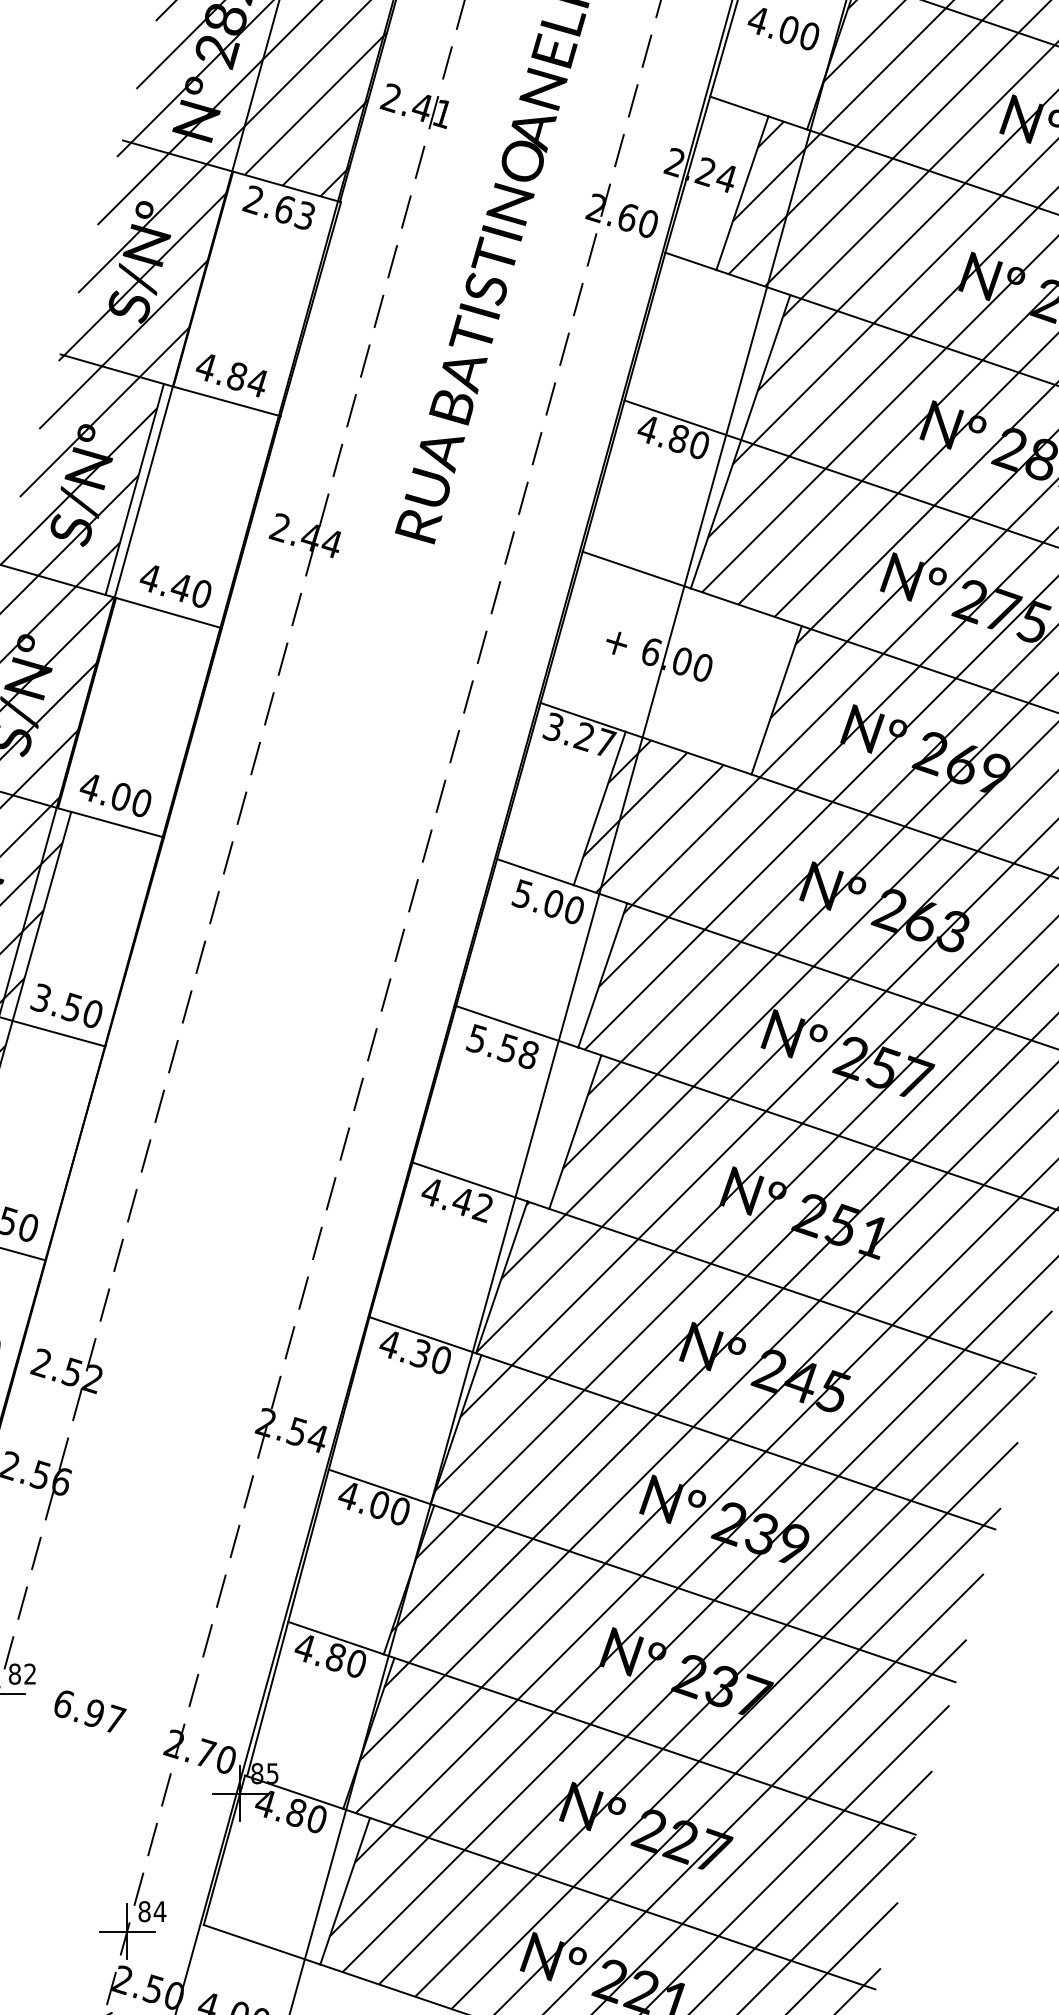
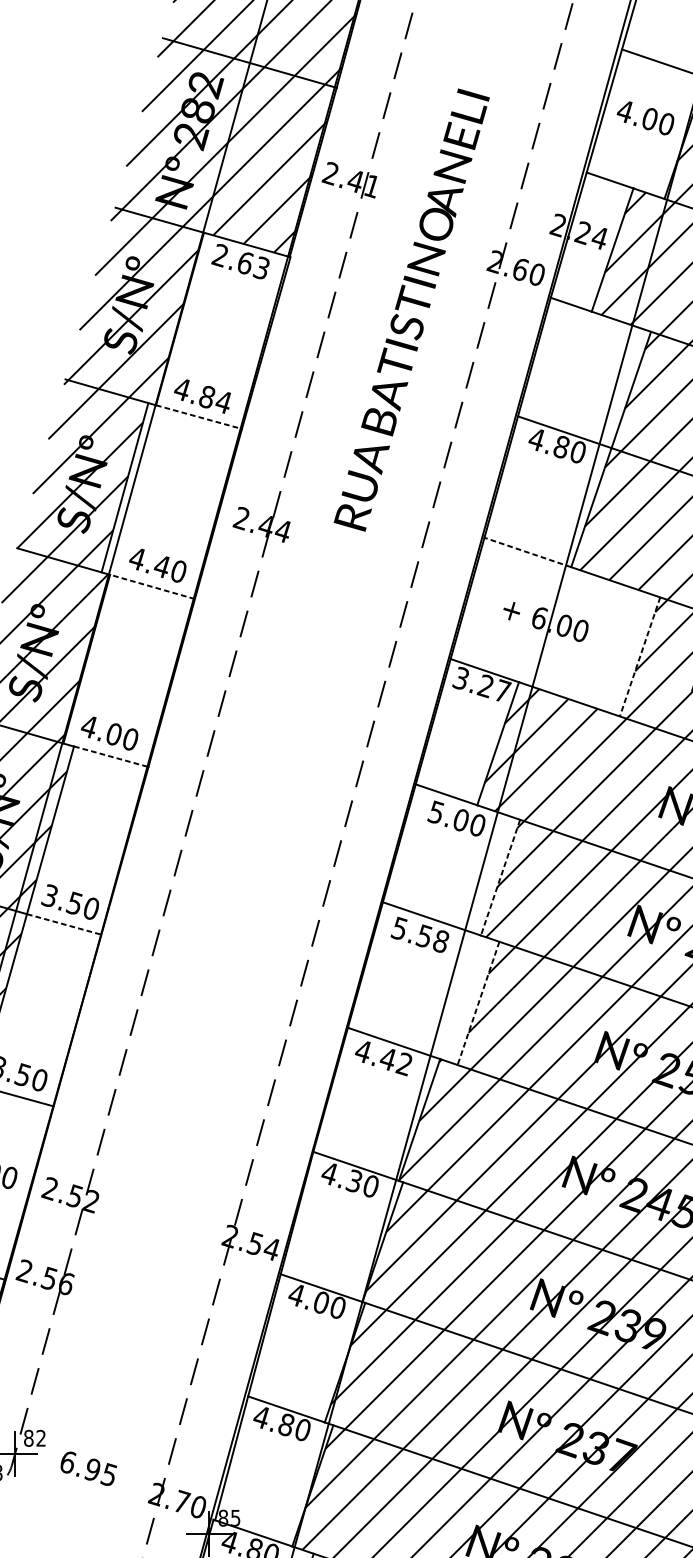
line: (226, 401) -> (198, 417), solid -> dashed
line: (636, 569) -> (527, 551), solid -> dashed
line: (169, 613) -> (152, 587), solid -> dashed
line: (776, 700) -> (639, 657), solid -> dashed
line: (118, 824) -> (111, 756), solid -> dashed
line: (602, 975) -> (500, 877), solid -> dashed
line: (59, 1033) -> (64, 924), solid -> dashed
line: (575, 1132) -> (478, 1003), solid -> dashed
text: (114, 1718) -> (108, 1473), 6.97 -> 6.95

